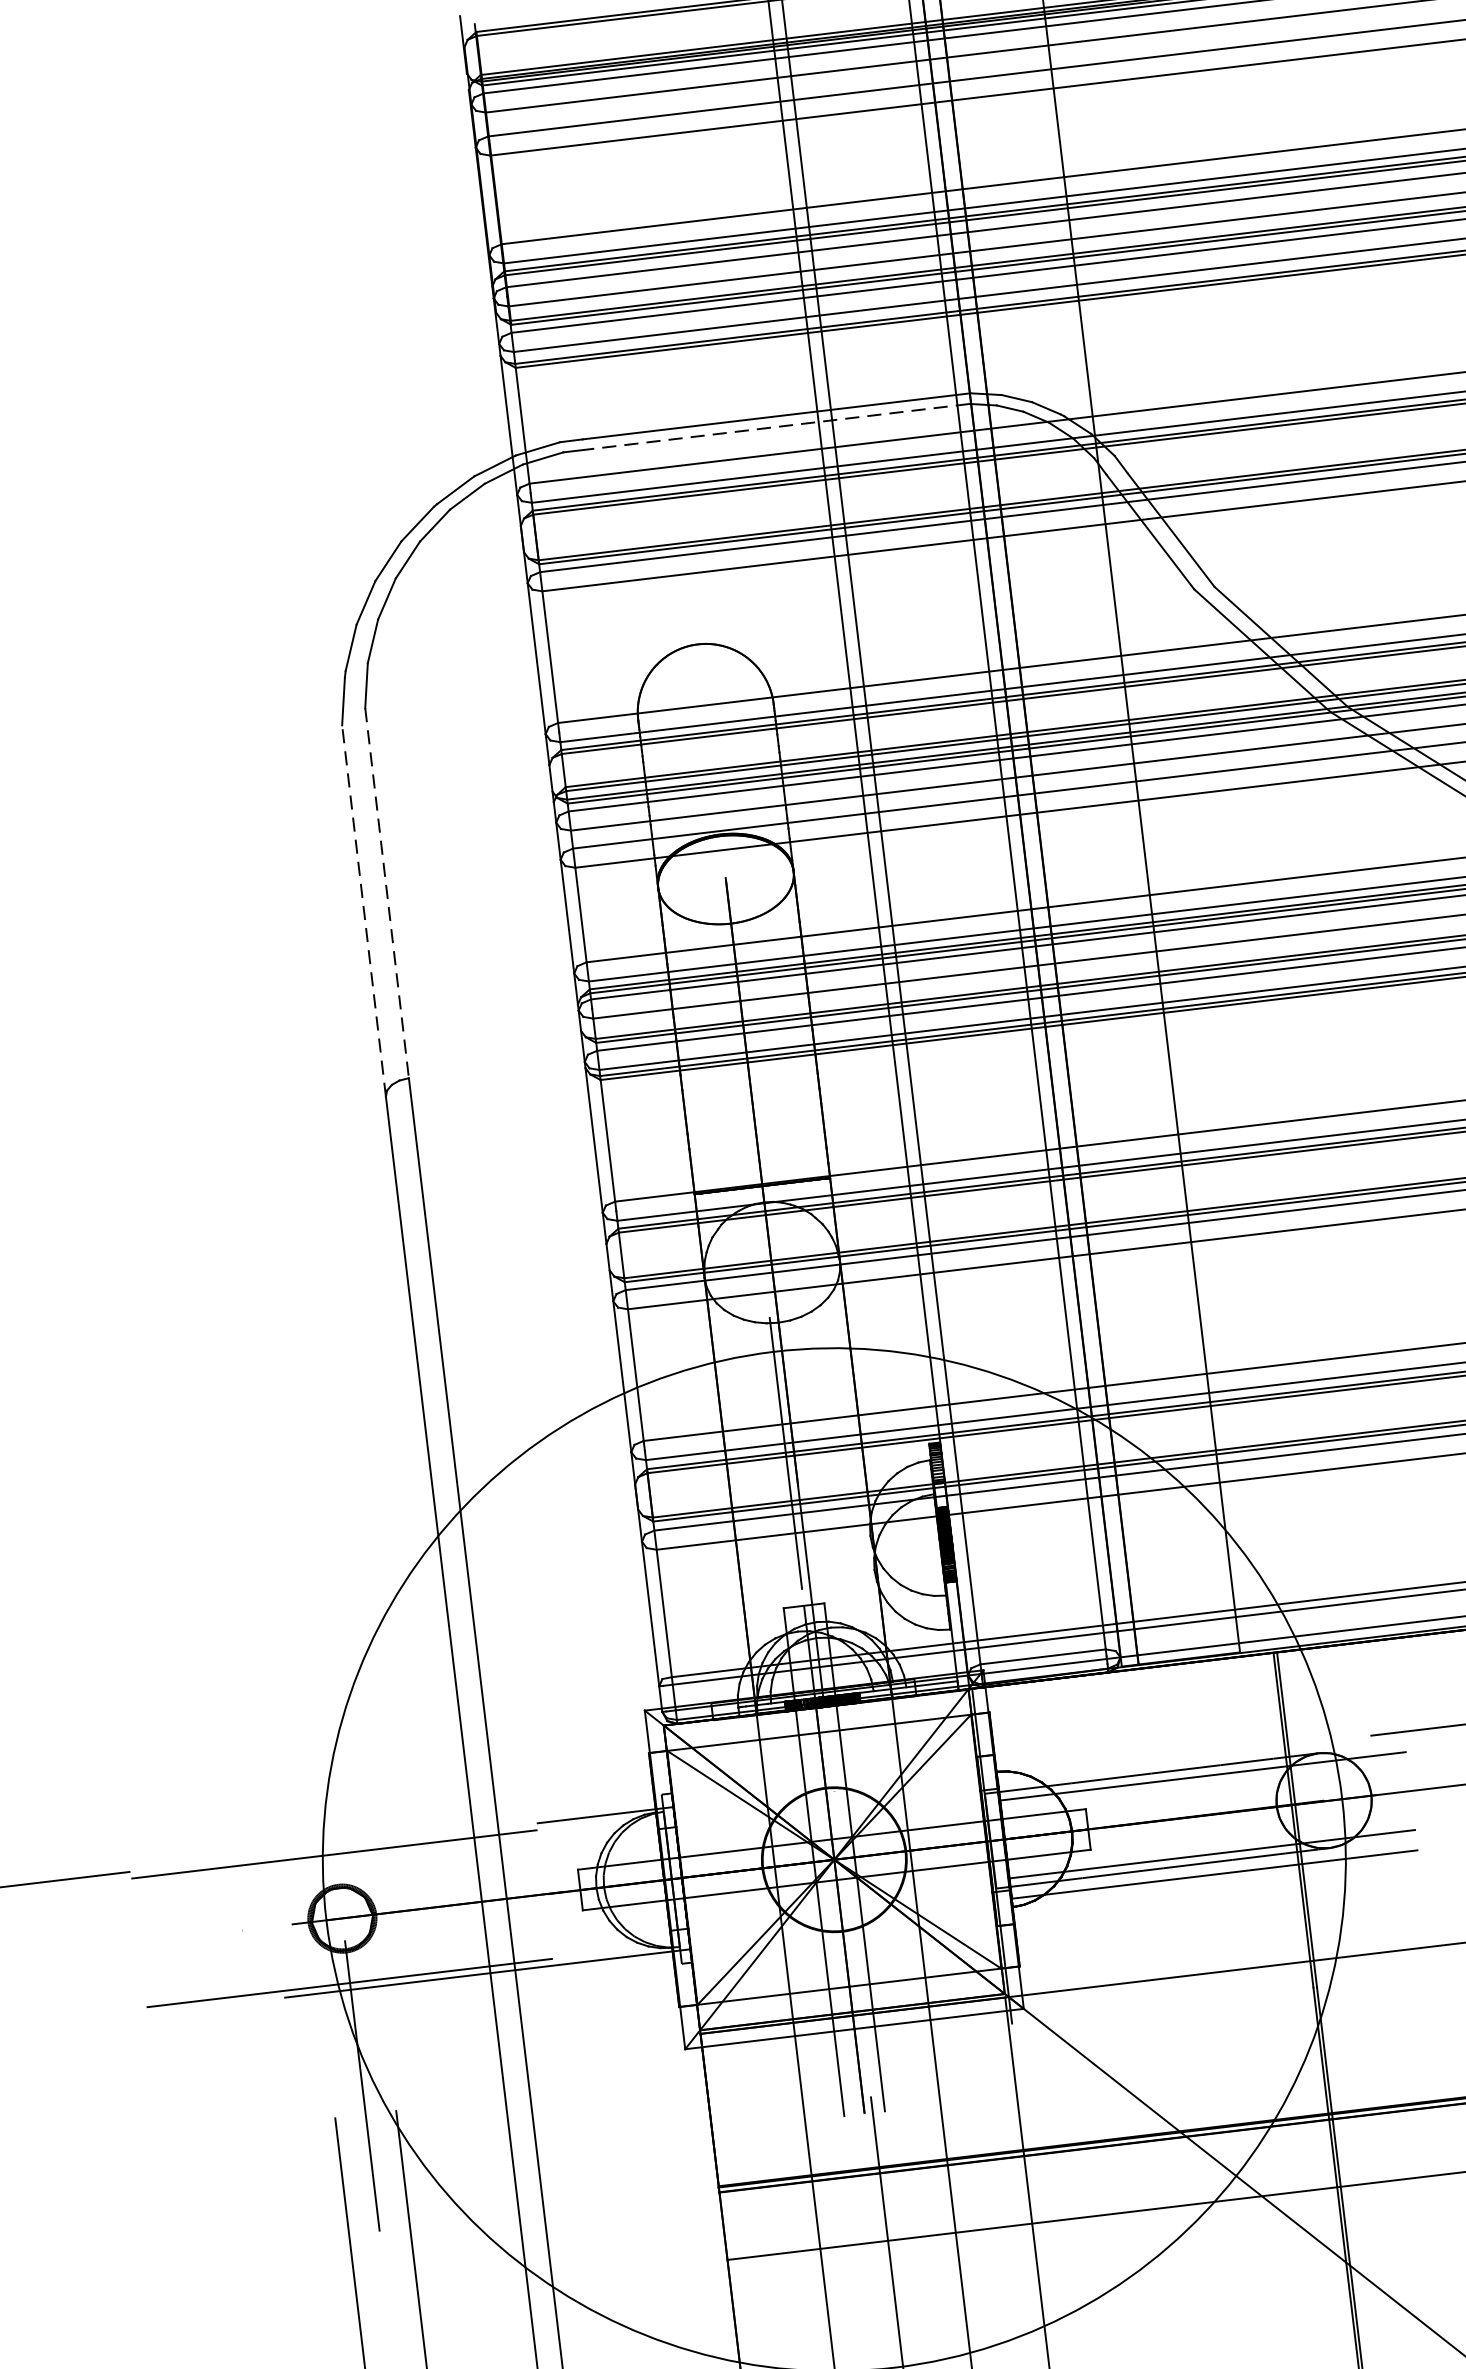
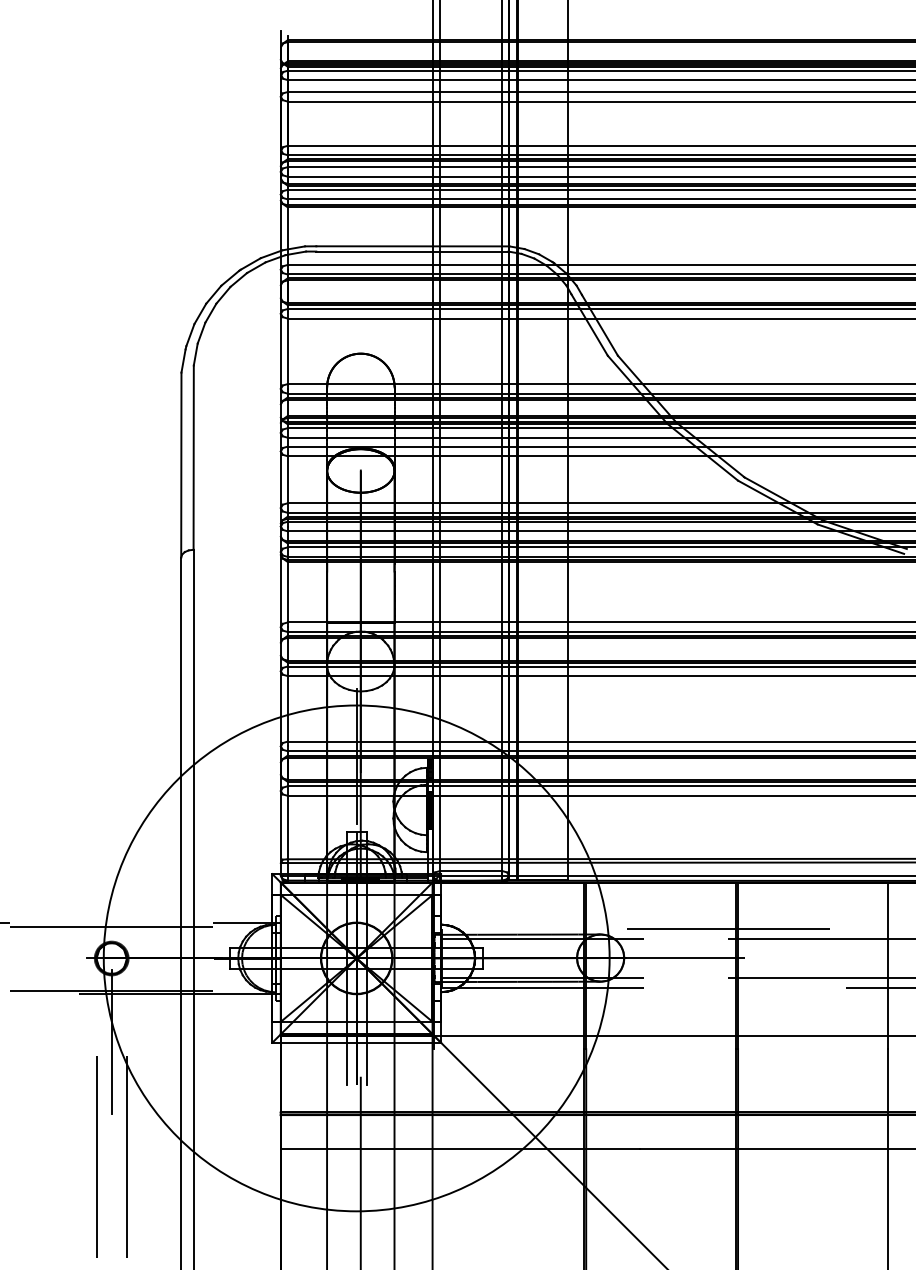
line: (775, 427) -> (411, 251), dashed -> solid
line: (386, 894) -> (193, 458), dashed -> solid
line: (364, 909) -> (181, 464), dashed -> solid

